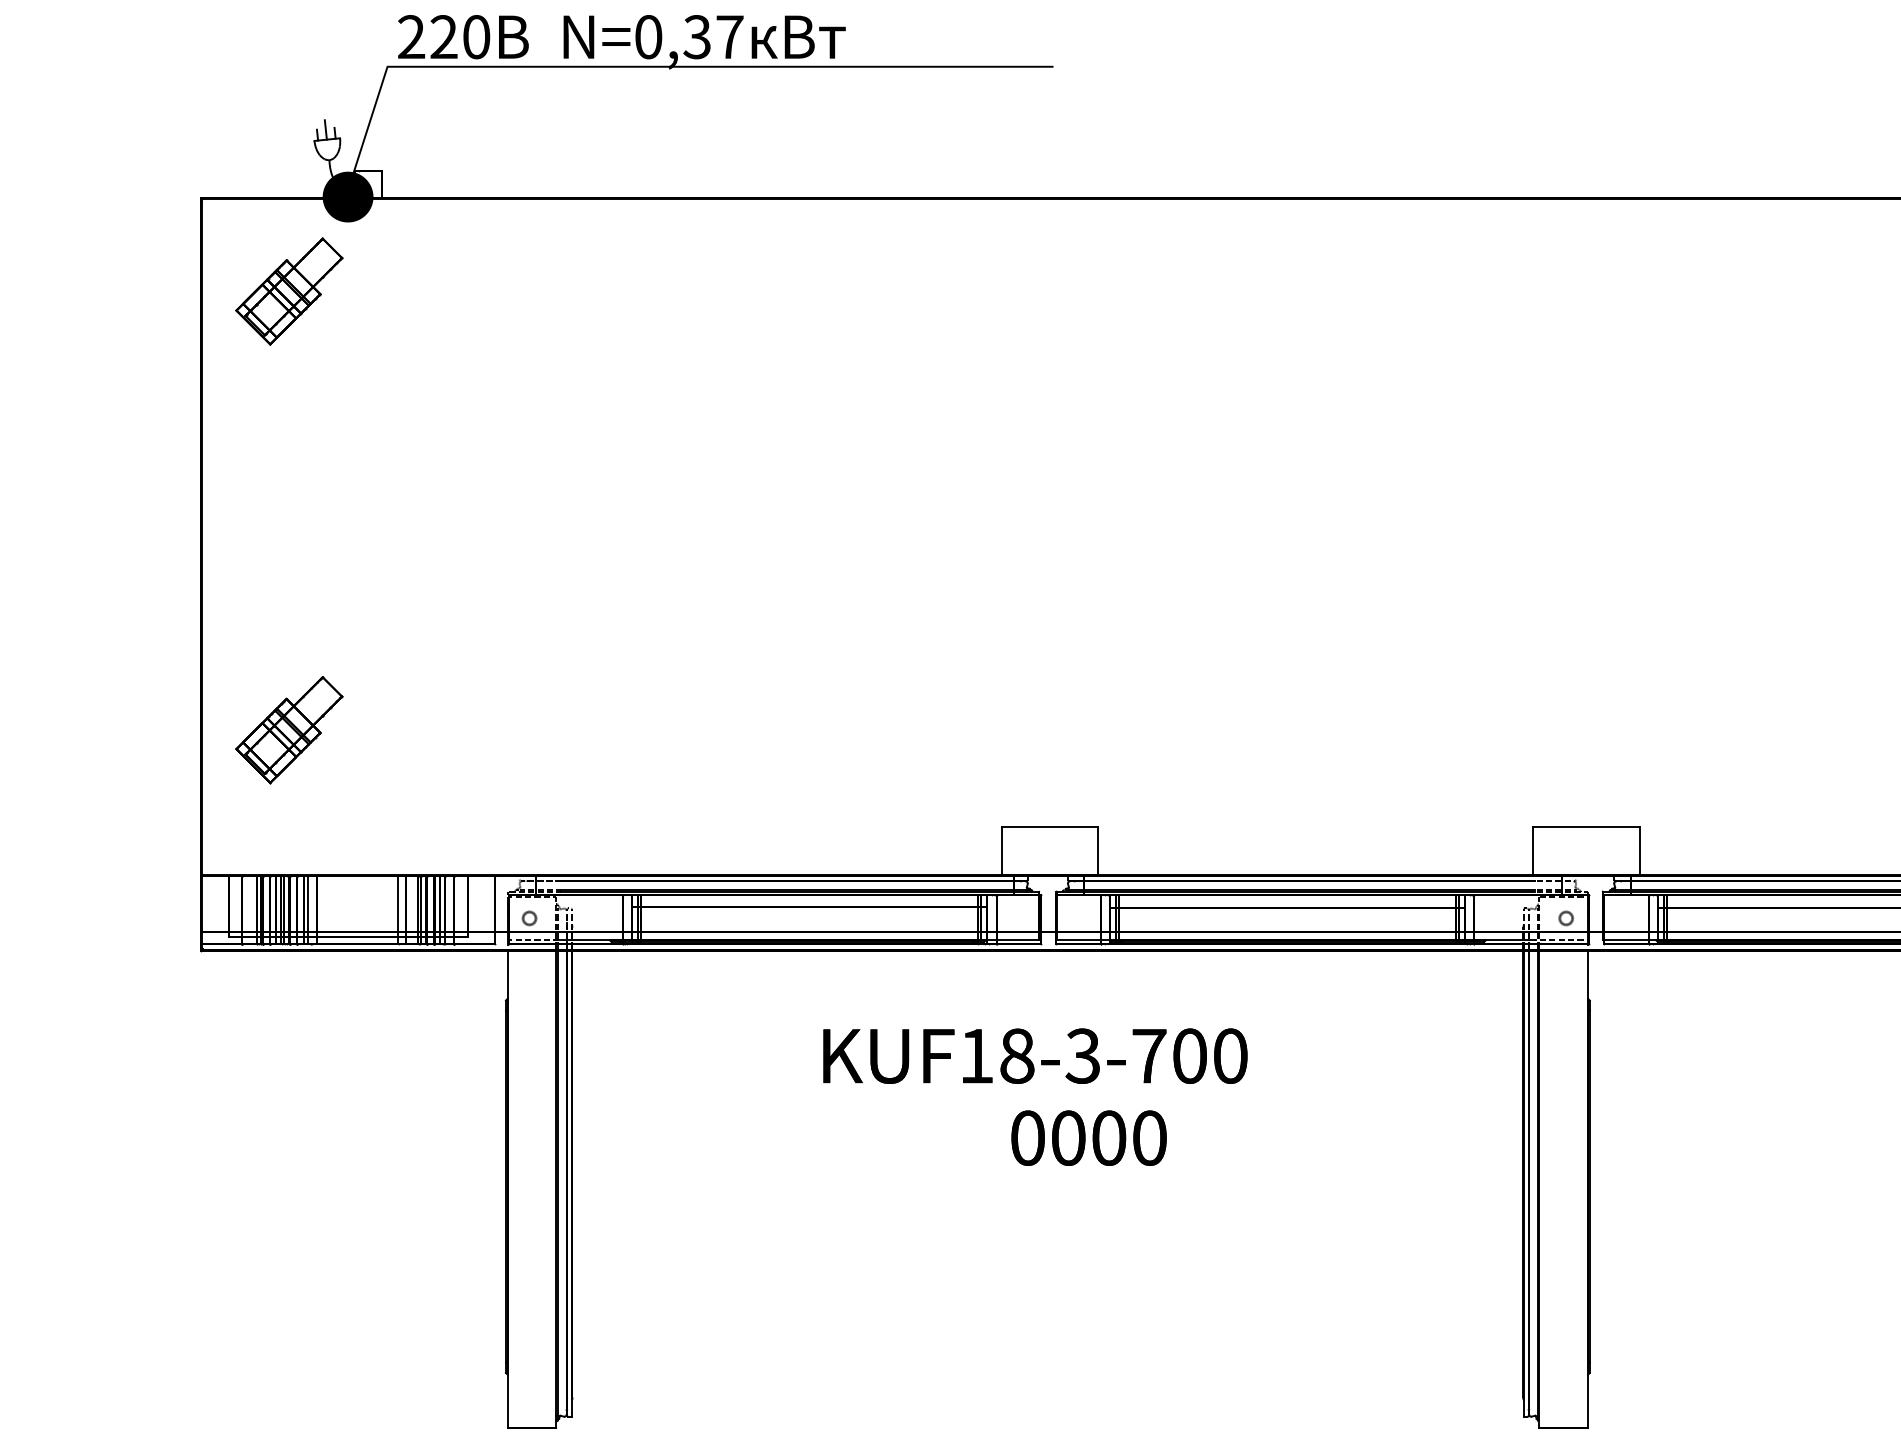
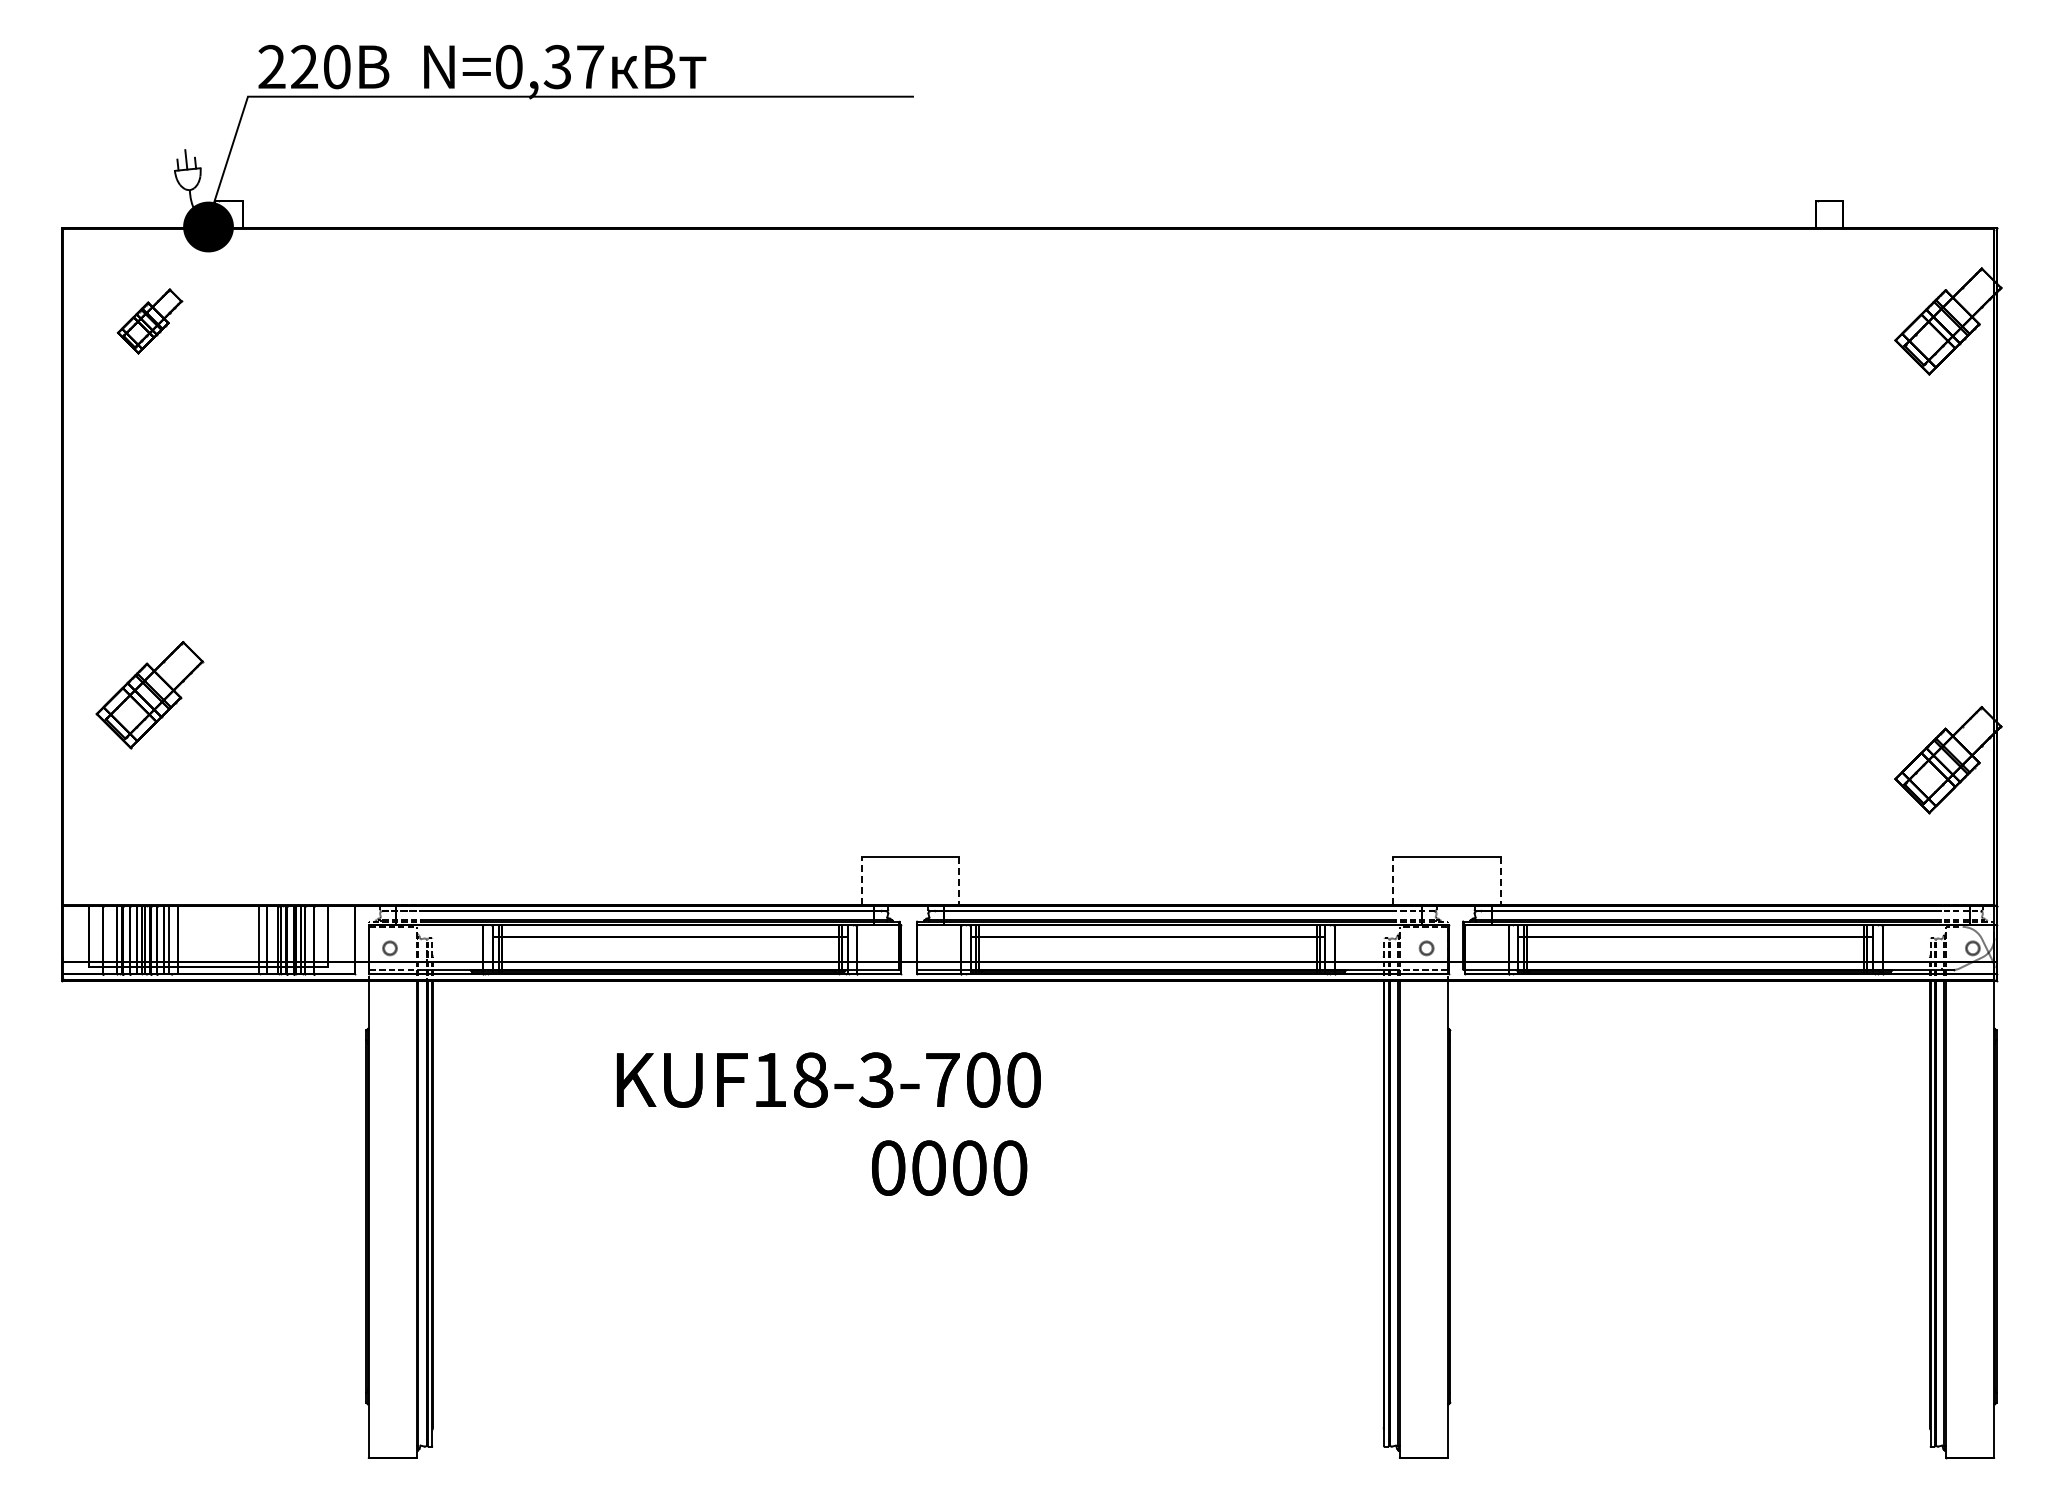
part: (289, 291) -> (149, 321), size x0.6
part: (289, 730) -> (149, 695), moved
line: (1002, 850) -> (862, 880), solid -> dashed
line: (1098, 850) -> (958, 880), solid -> dashed
line: (1533, 850) -> (1393, 880), solid -> dashed
line: (1640, 850) -> (1500, 880), solid -> dashed
text: (1035, 1055) -> (828, 1079), moved

